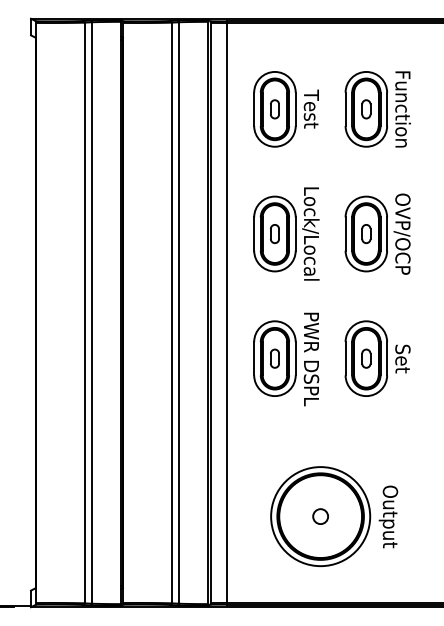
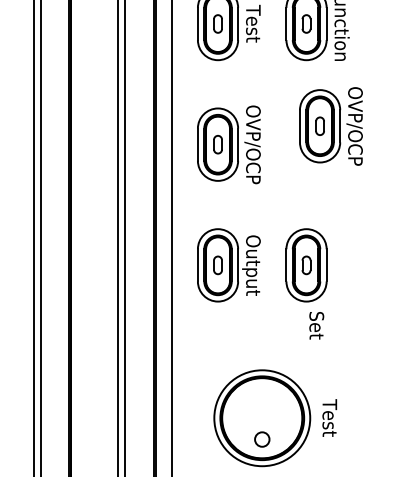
text: (310, 233) -> (252, 144), Lock/Local -> OVP/OCP
part: (377, 233) -> (330, 125), moved
text: (402, 358) -> (316, 325), moved
text: (309, 359) -> (251, 266), PWR DSPL -> Output
circle: (320, 516) -> (262, 439), moved
text: (388, 516) -> (327, 418), Output -> Test

